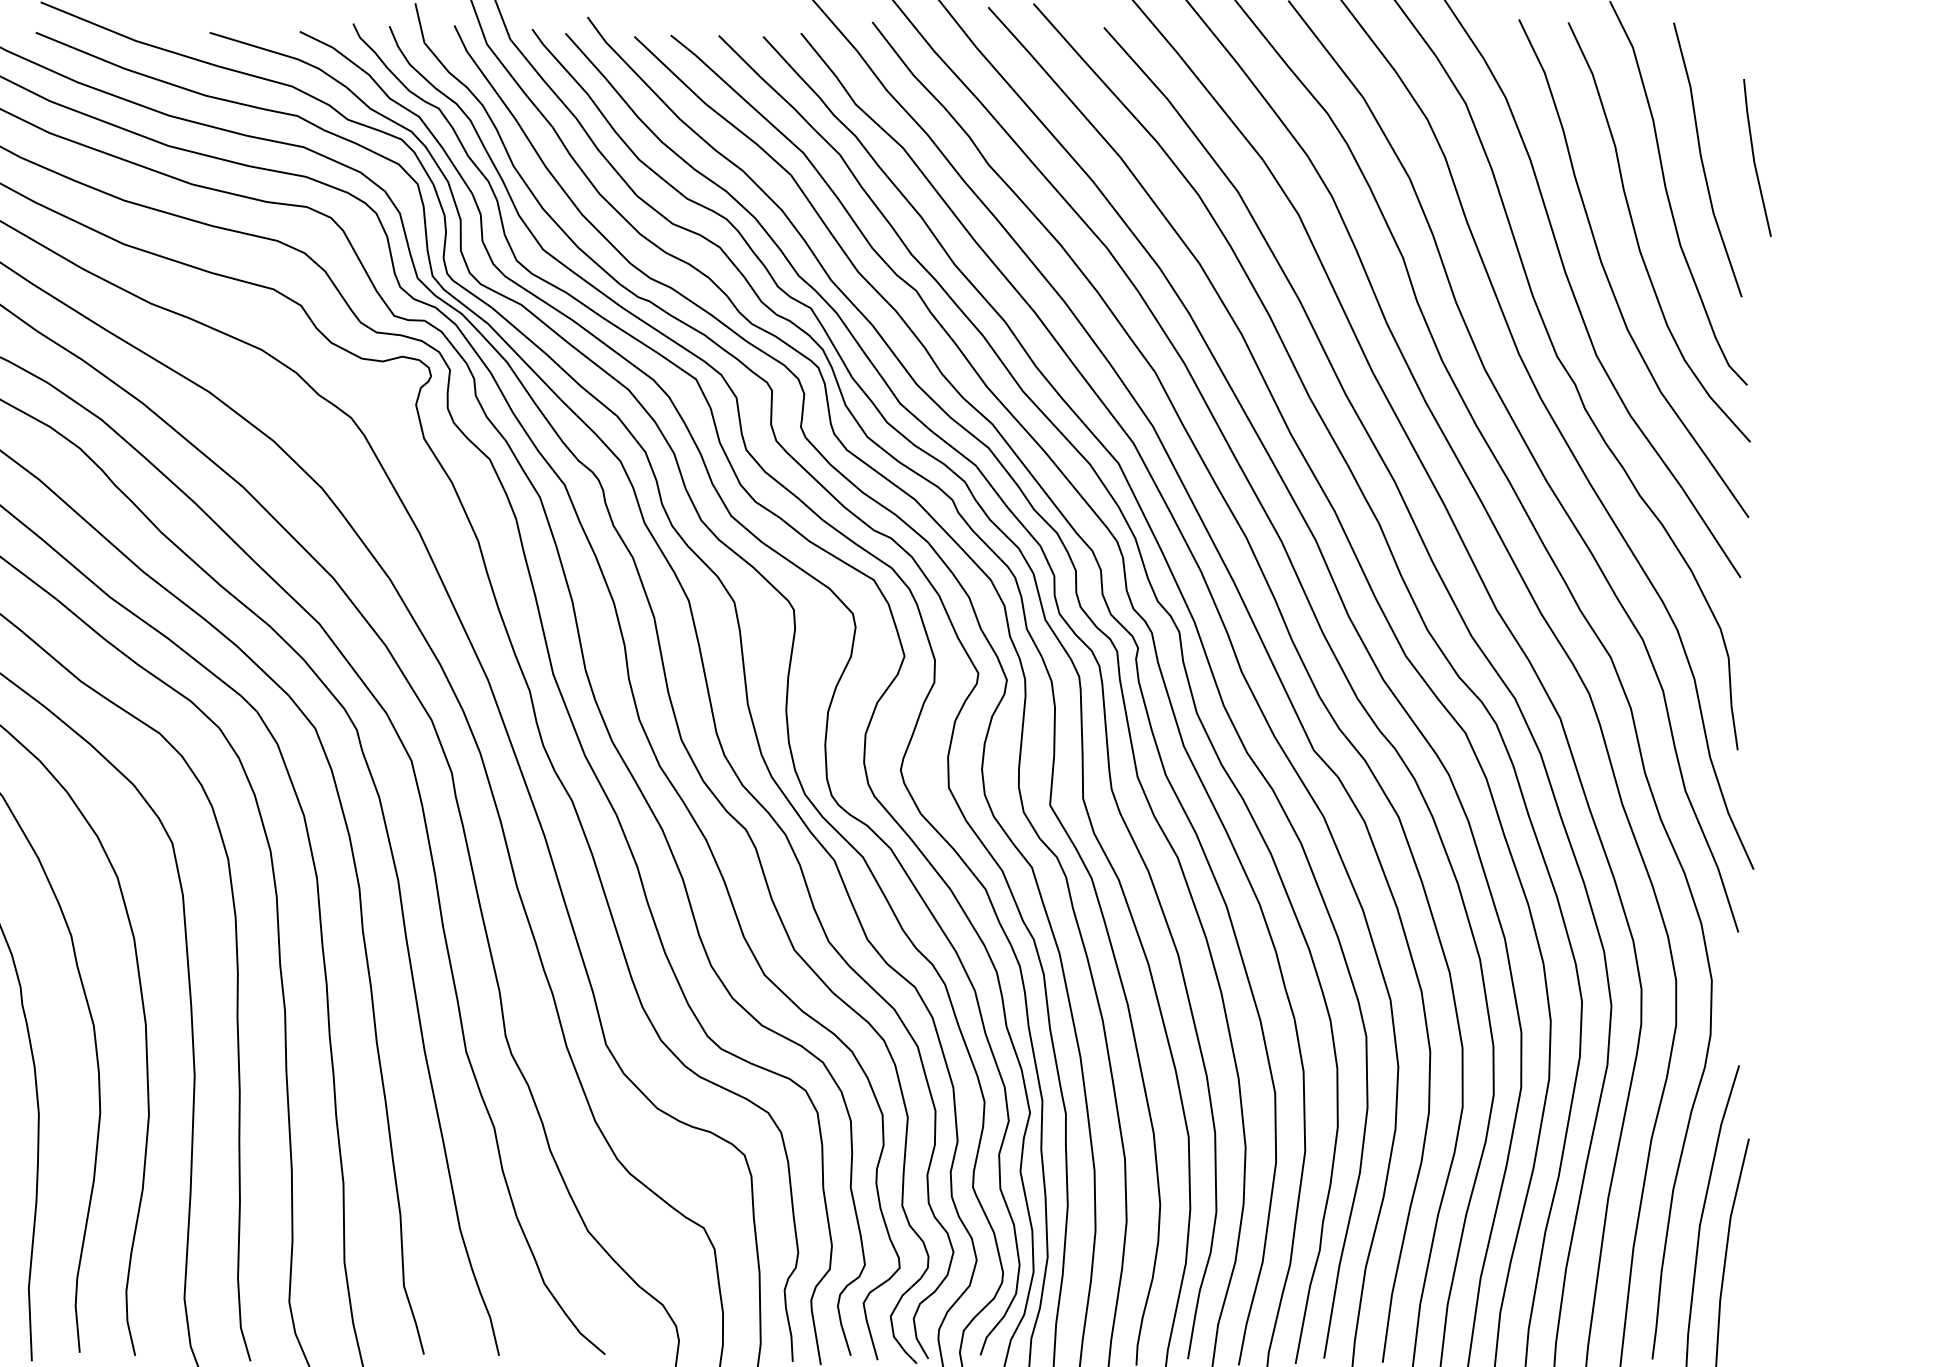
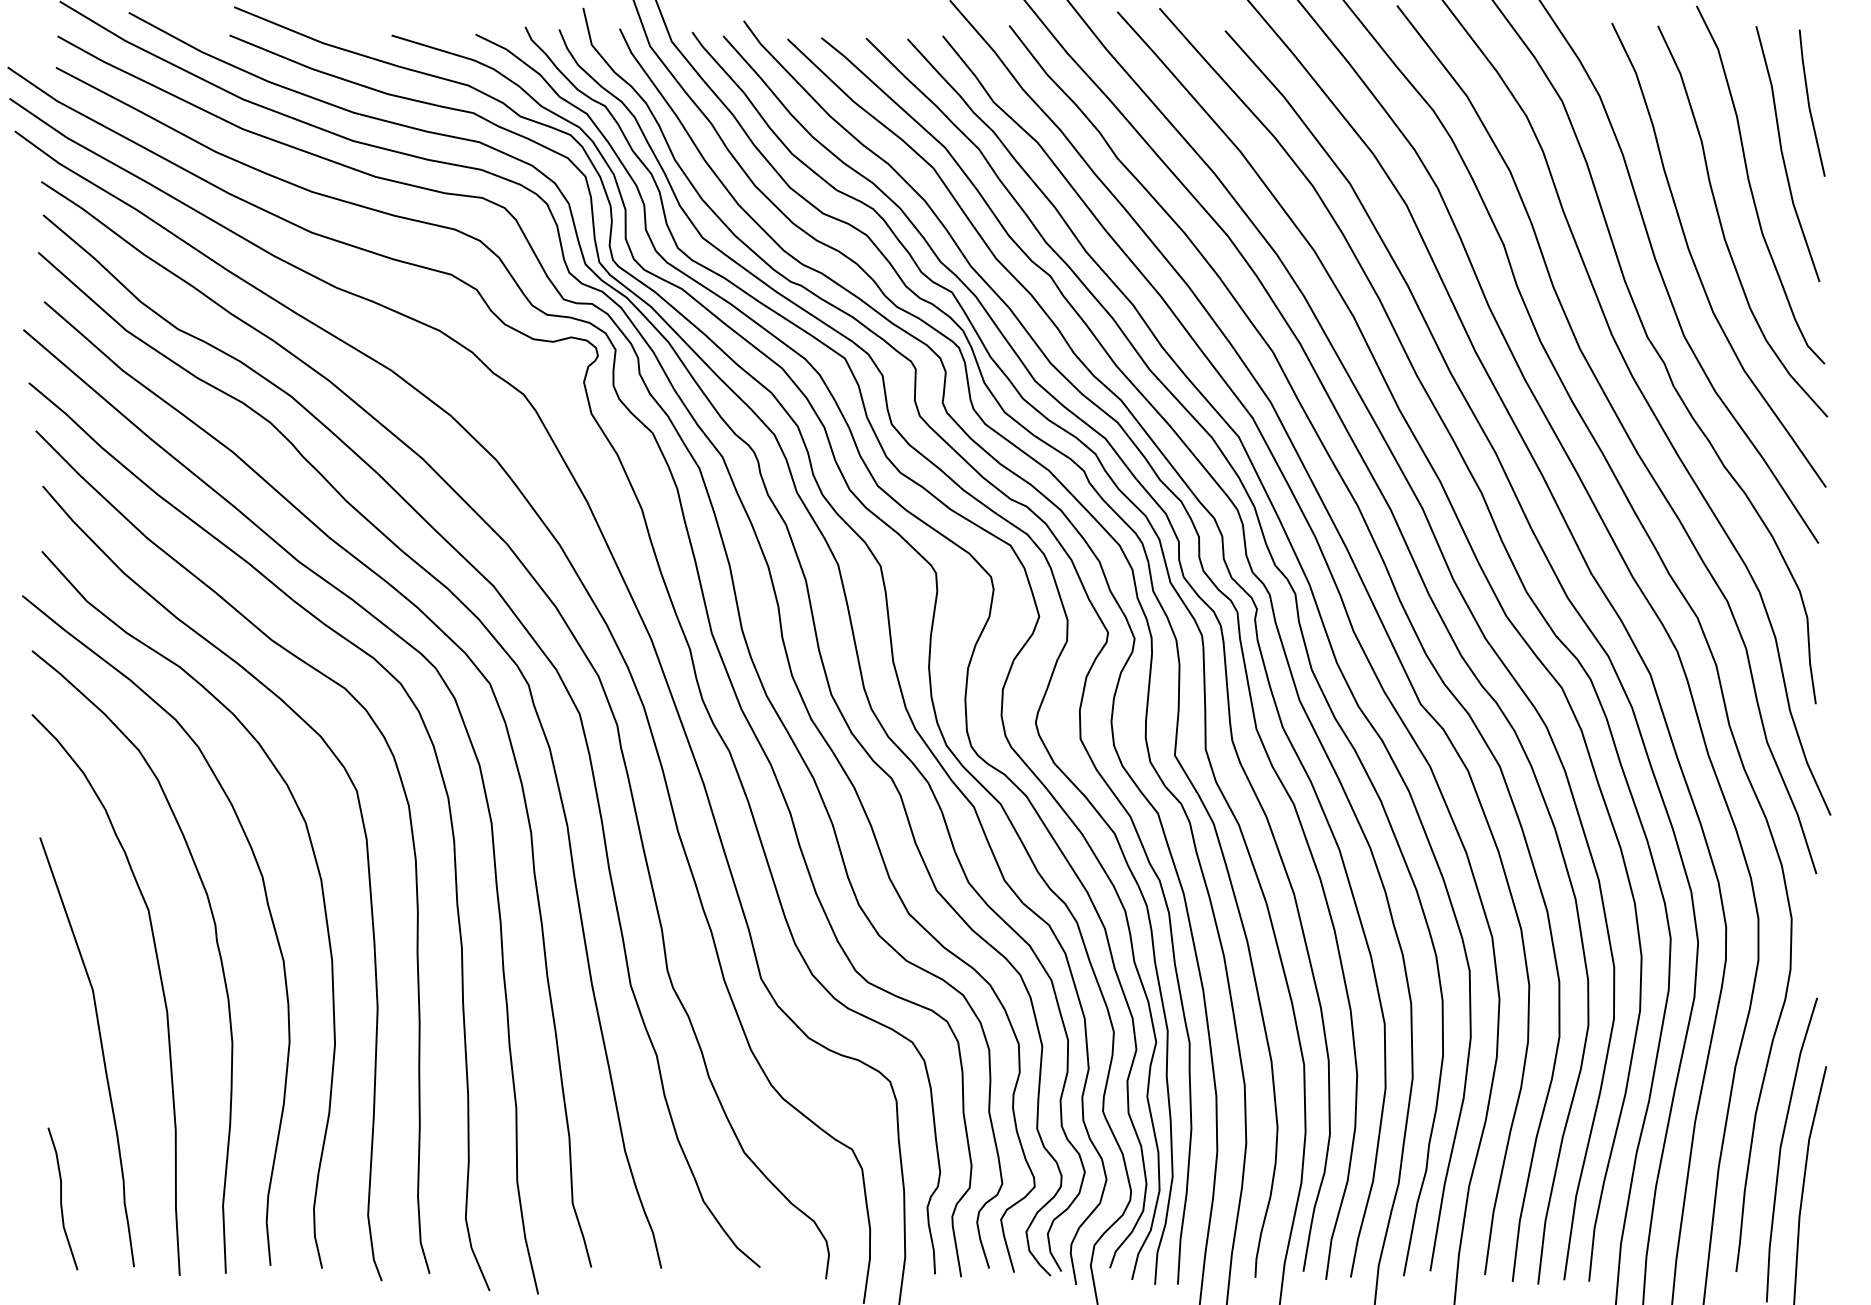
line: (1754, 157) -> (1809, 102), moved

